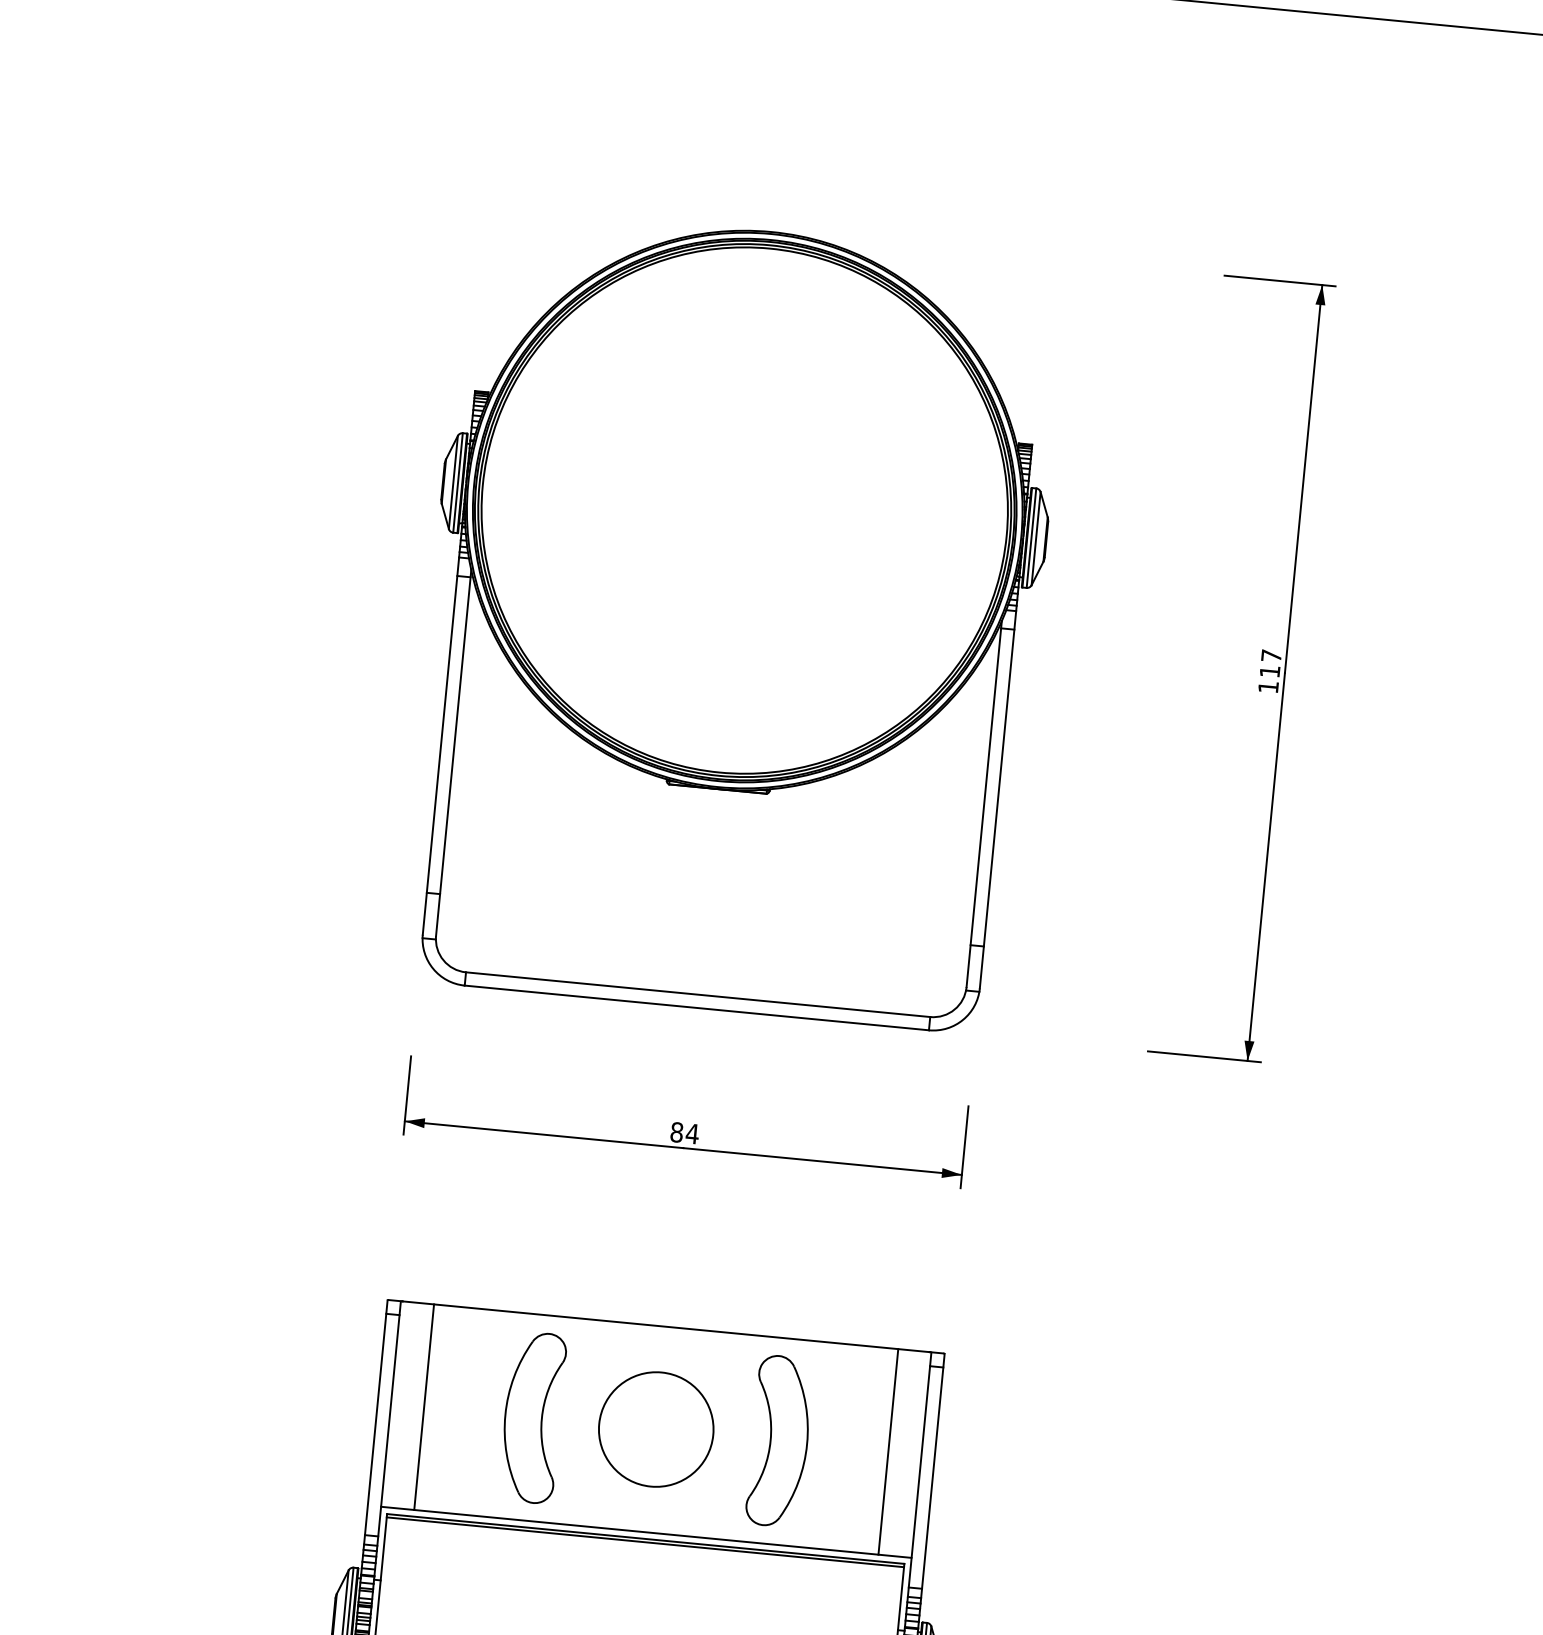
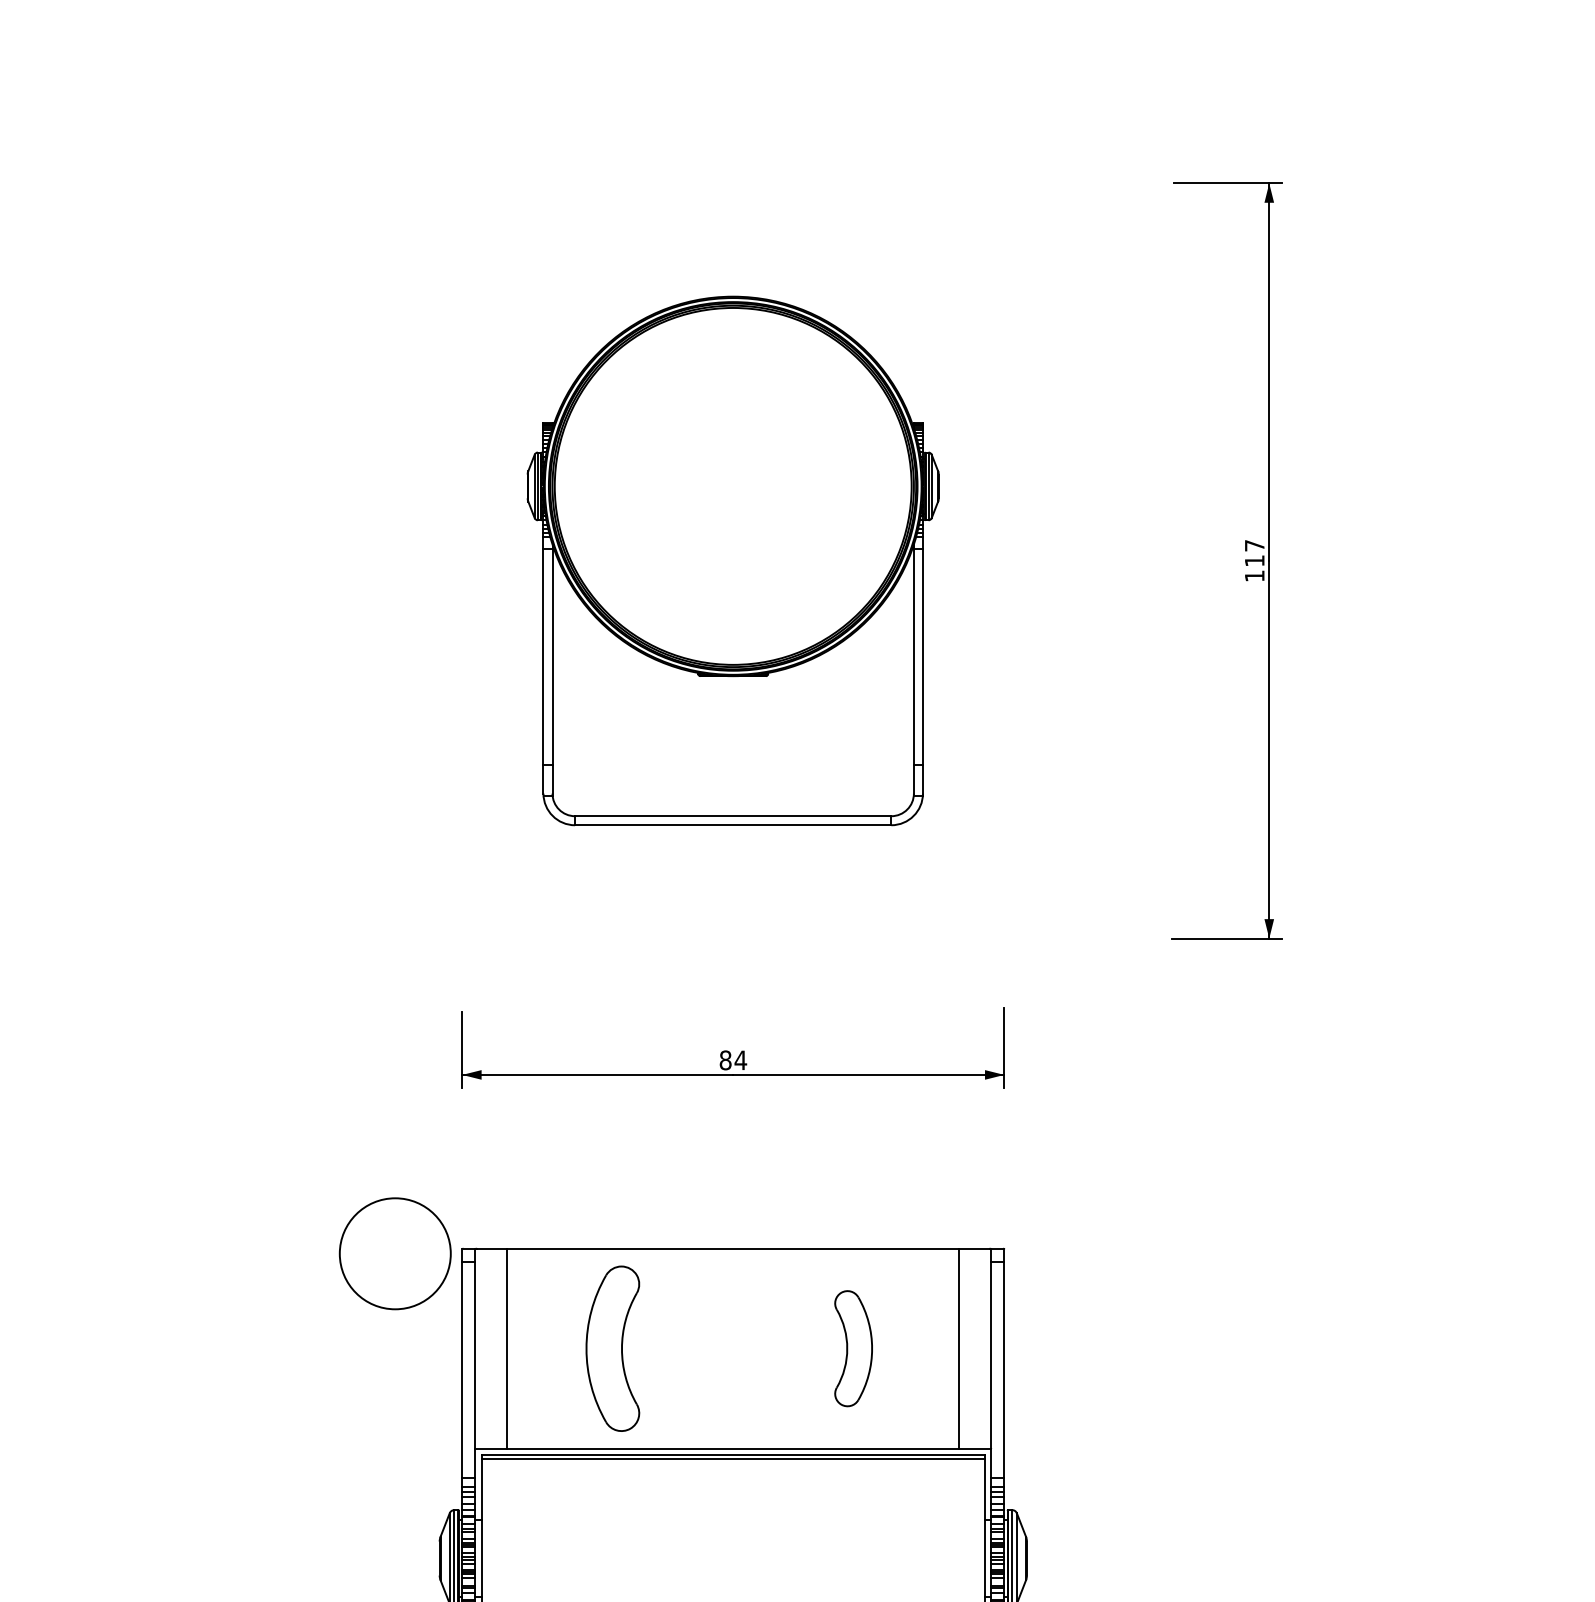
part: (733, 619) -> (732, 560), size x0.7
circle: (655, 1429) -> (394, 1253), moved
part: (779, 1441) -> (853, 1348), size x0.7

